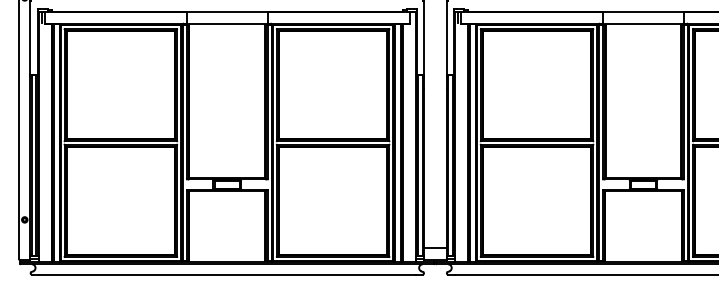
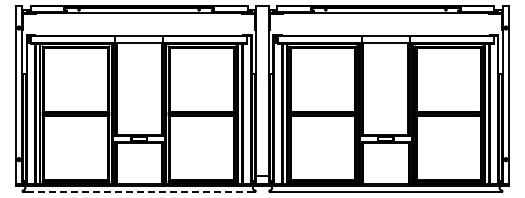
line: (227, 275) -> (139, 192), solid -> dashed

